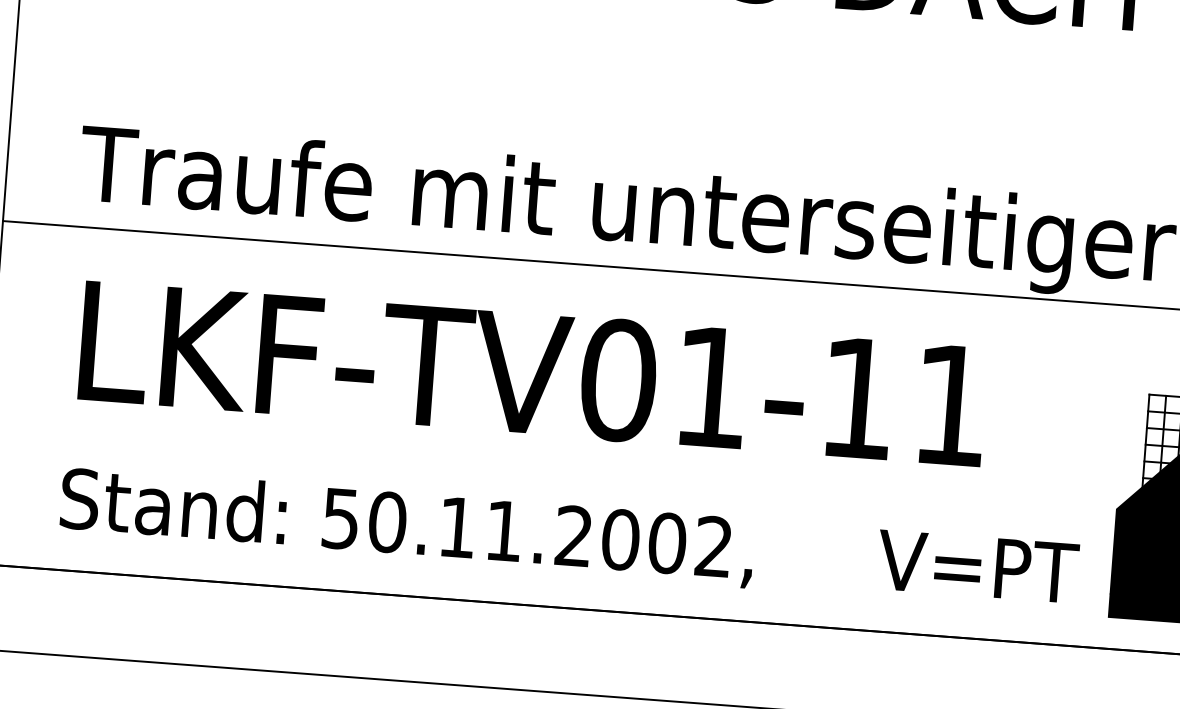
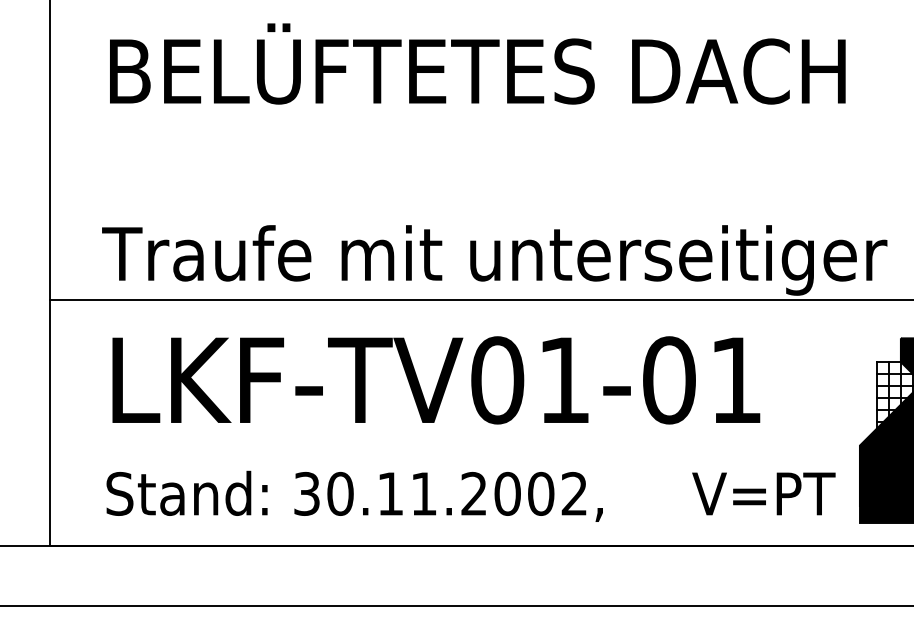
text: (858, 398) -> (669, 380), LKF-TV01-11 -> LKF-TV01-01
text: (340, 518) -> (306, 493), 50.11.2002, -> 30.11.2002,

